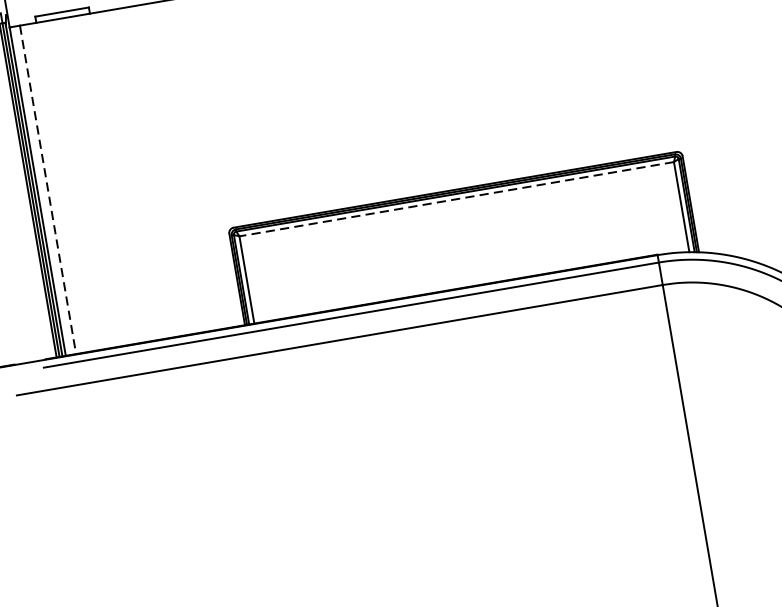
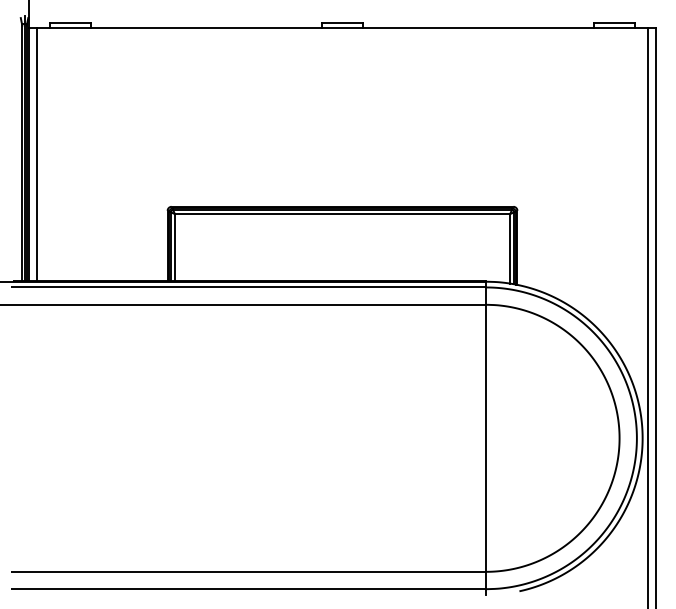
line: (48, 189) -> (37, 154), dashed -> solid
line: (456, 199) -> (342, 214), dashed -> solid

